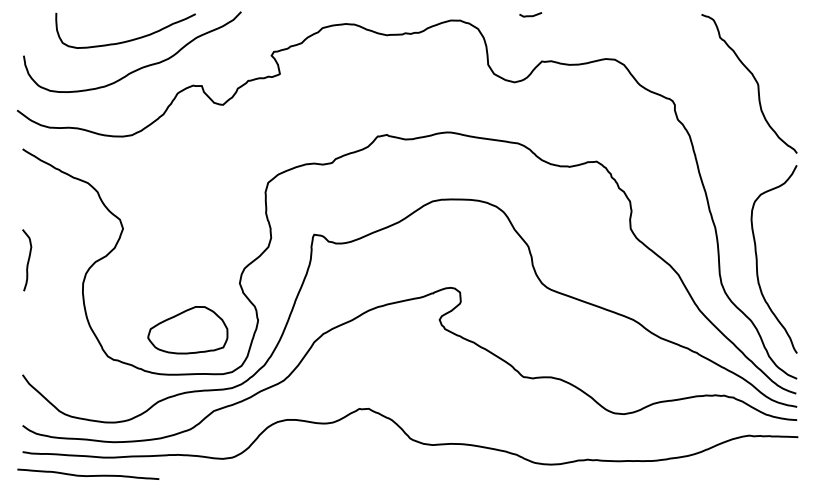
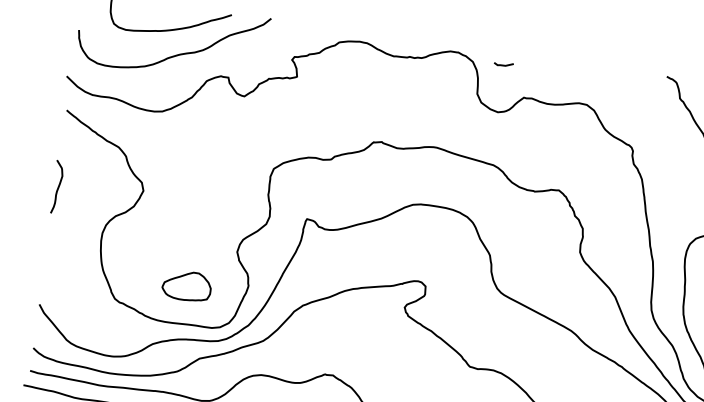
line: (530, 15) -> (503, 64), moved
curve: (27, 260) -> (57, 187), moved
part: (187, 330) -> (186, 286), size x0.7

